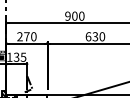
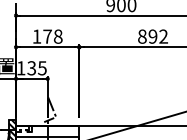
text: (26, 36) -> (46, 36), 270 -> 178
text: (95, 36) -> (153, 36), 630 -> 892

